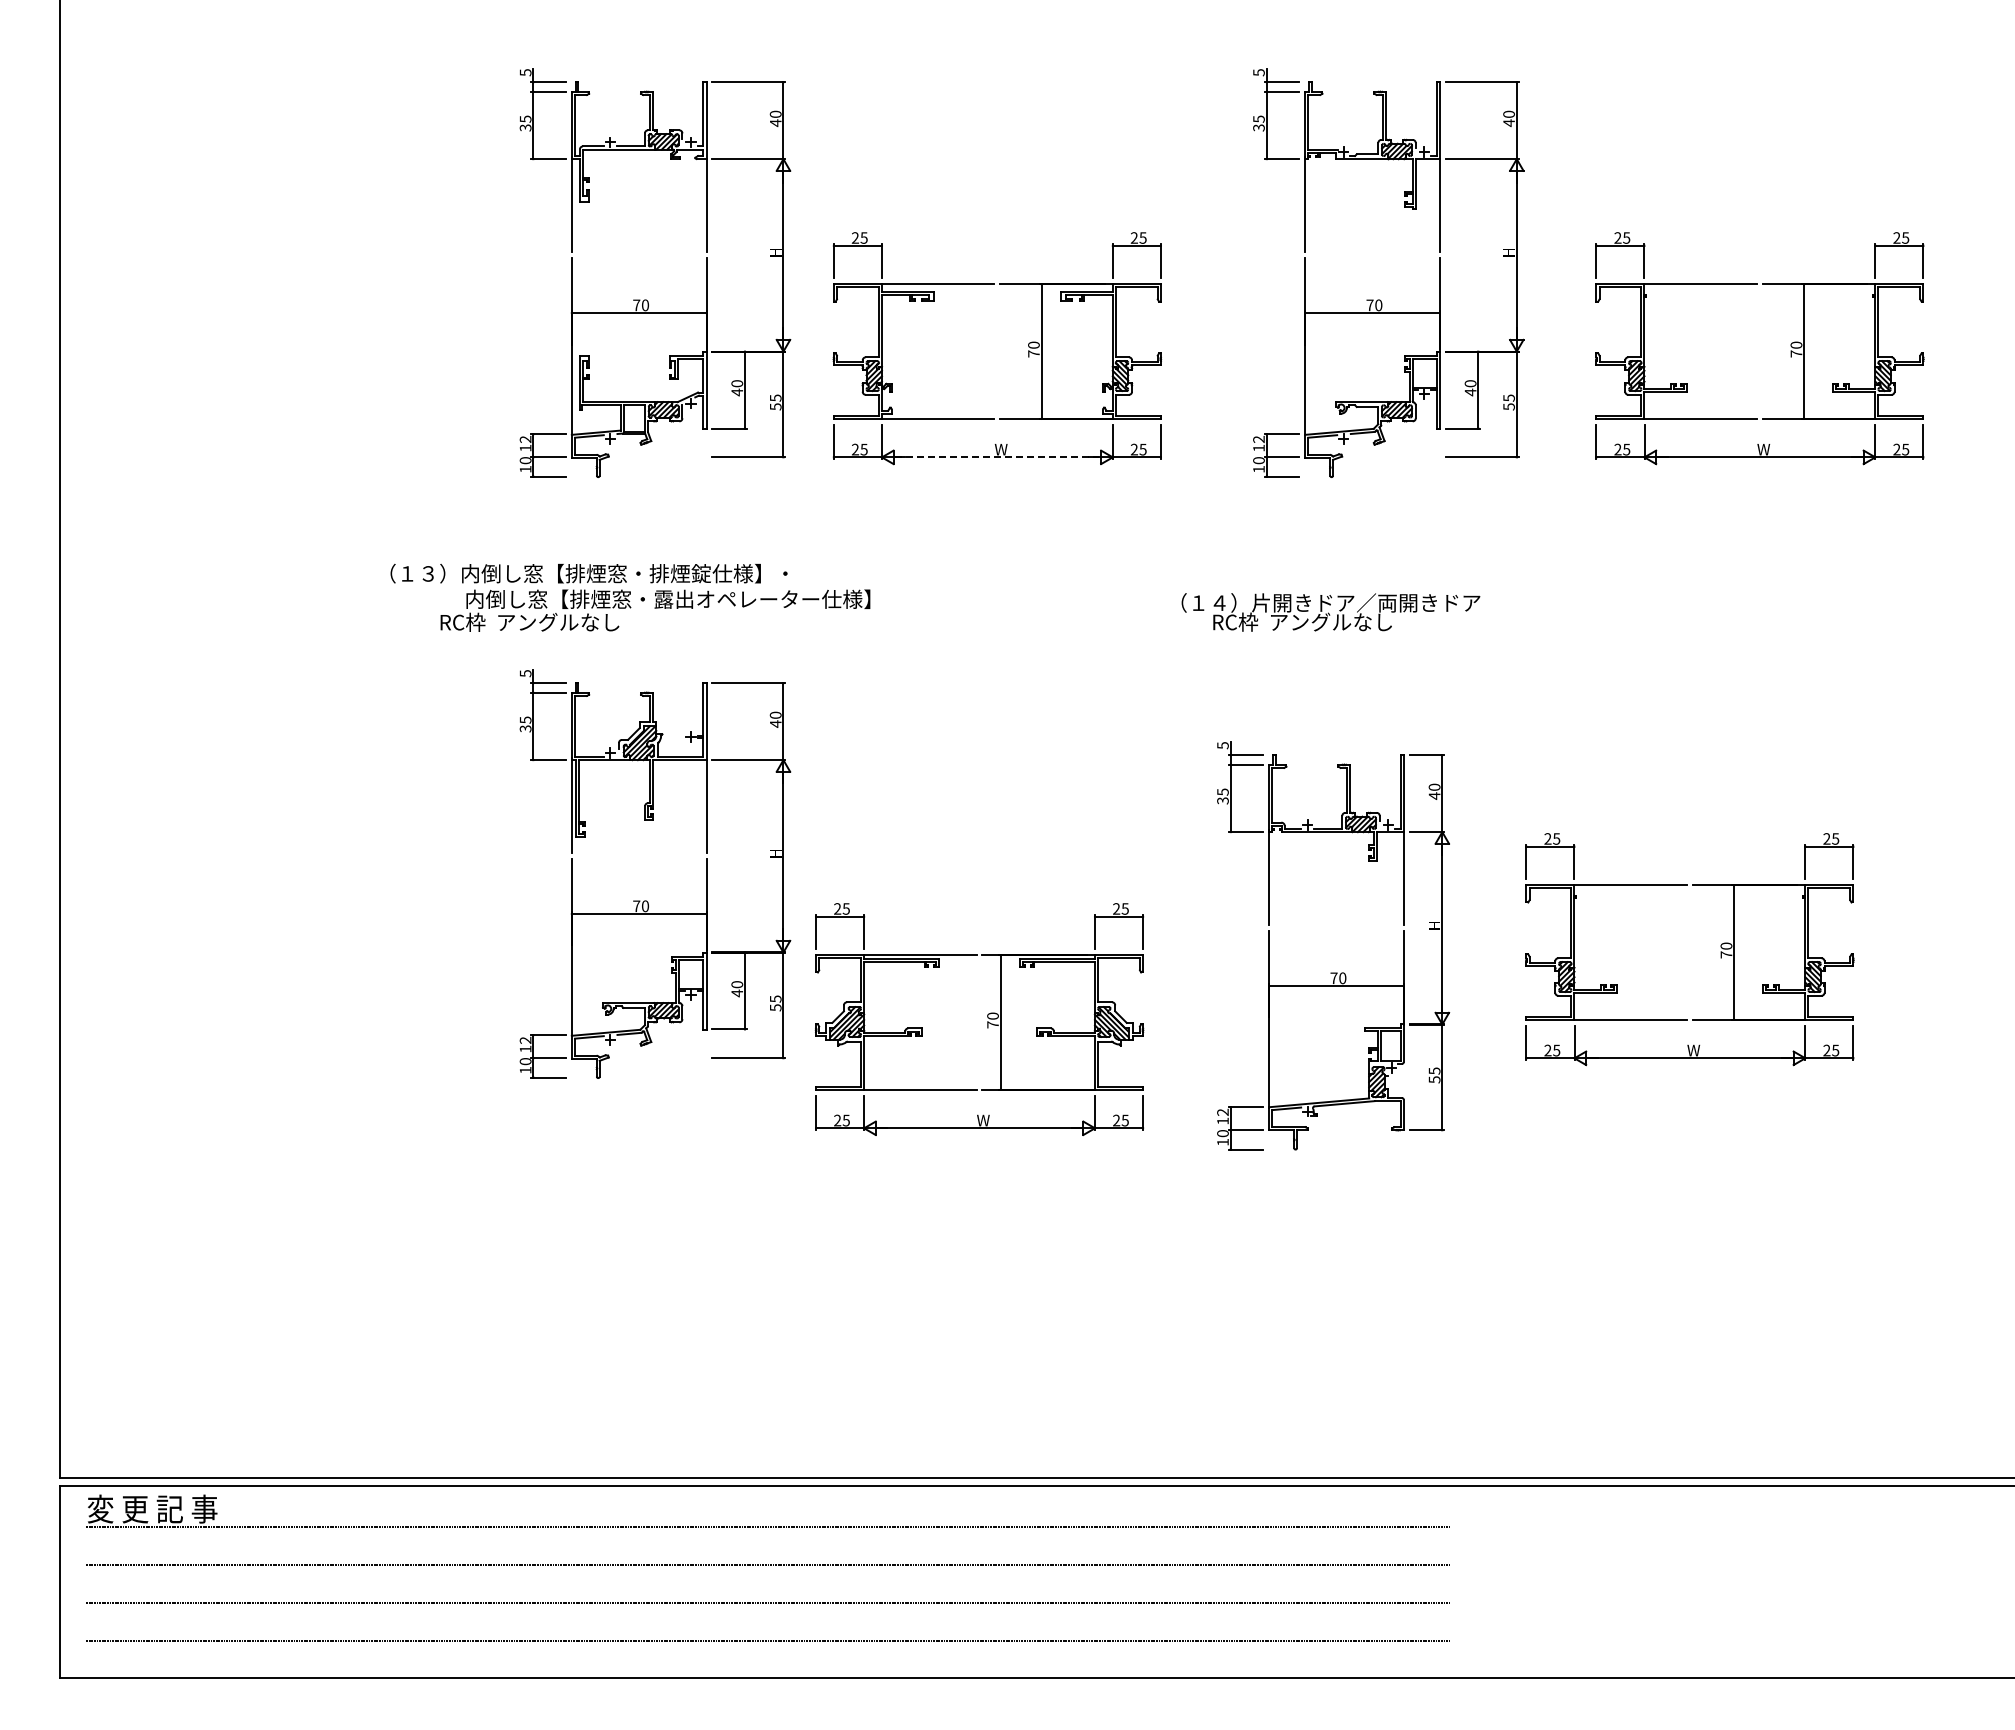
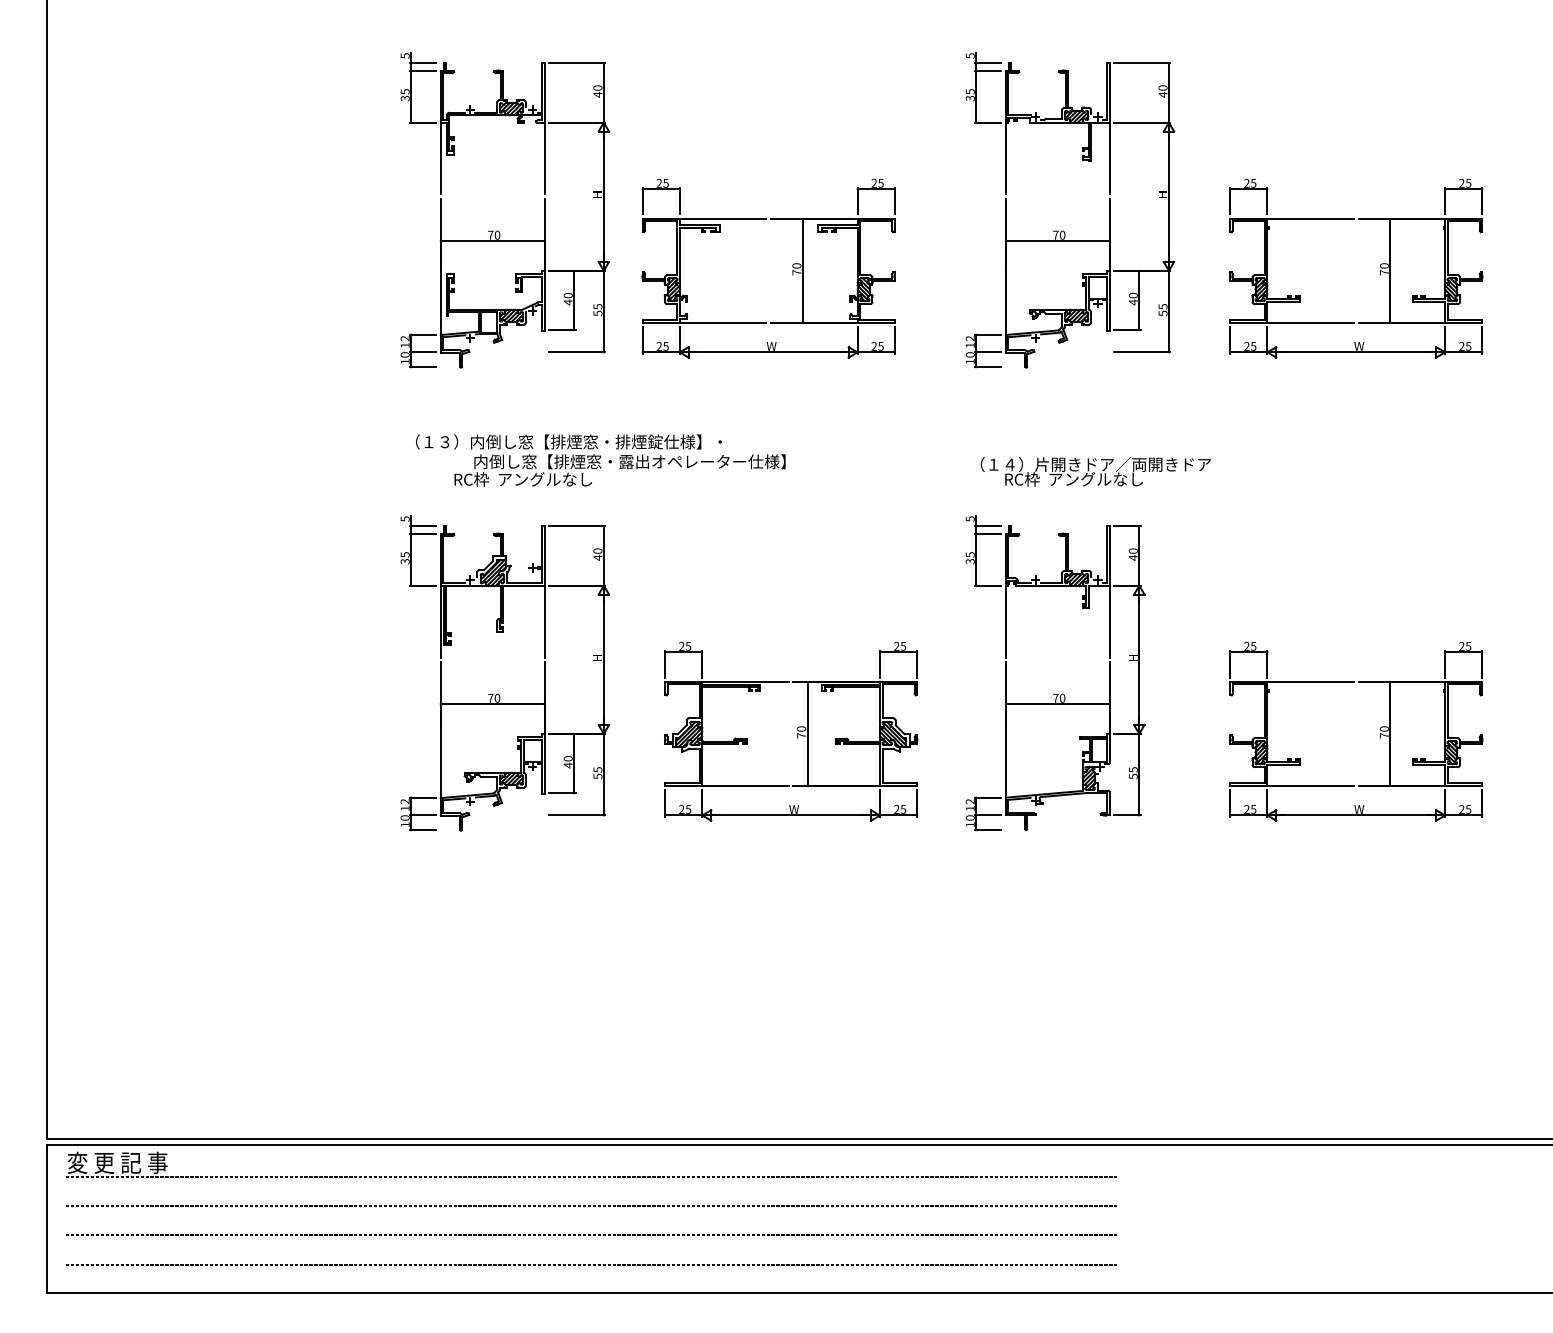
line: (997, 457) -> (768, 352), dashed -> solid
text: (630, 597) -> (600, 460), moved
text: (1330, 612) -> (1095, 471), moved
part: (1720, 947) -> (1379, 730), moved
part: (1333, 972) -> (1055, 693), moved
part: (987, 1017) -> (797, 730), moved

